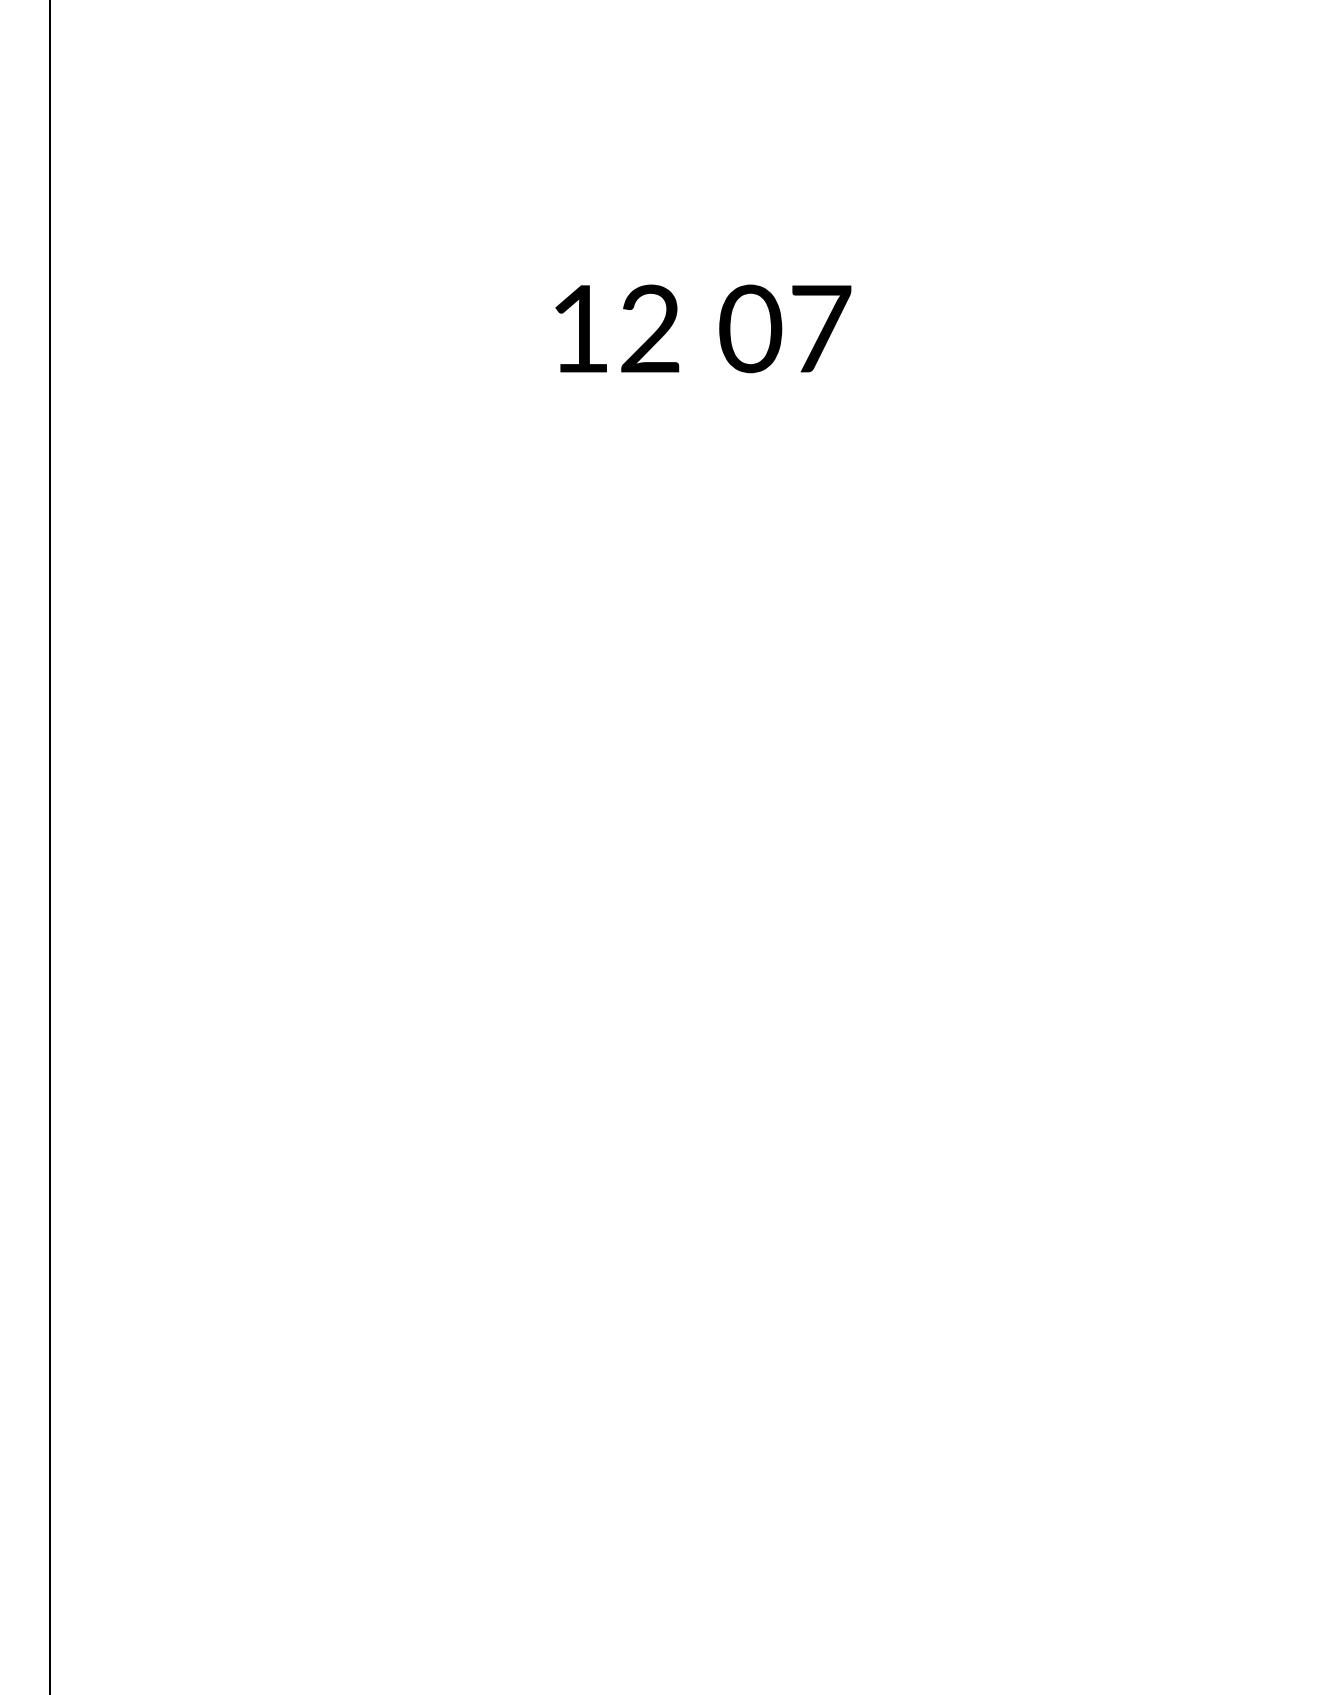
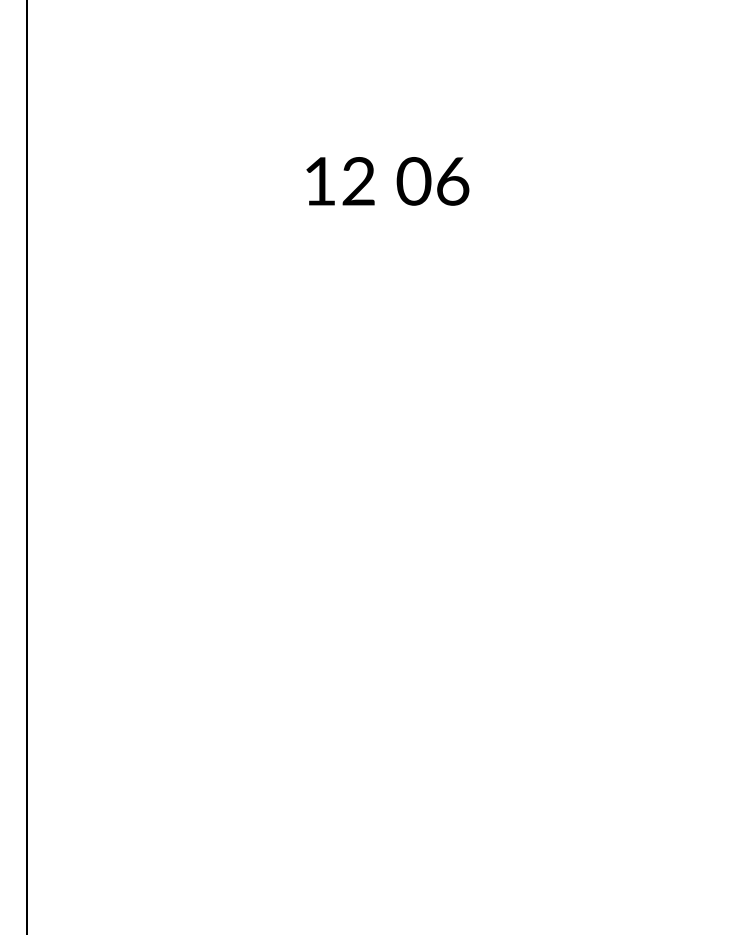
text: (822, 329) -> (453, 181), 07 -> 06

